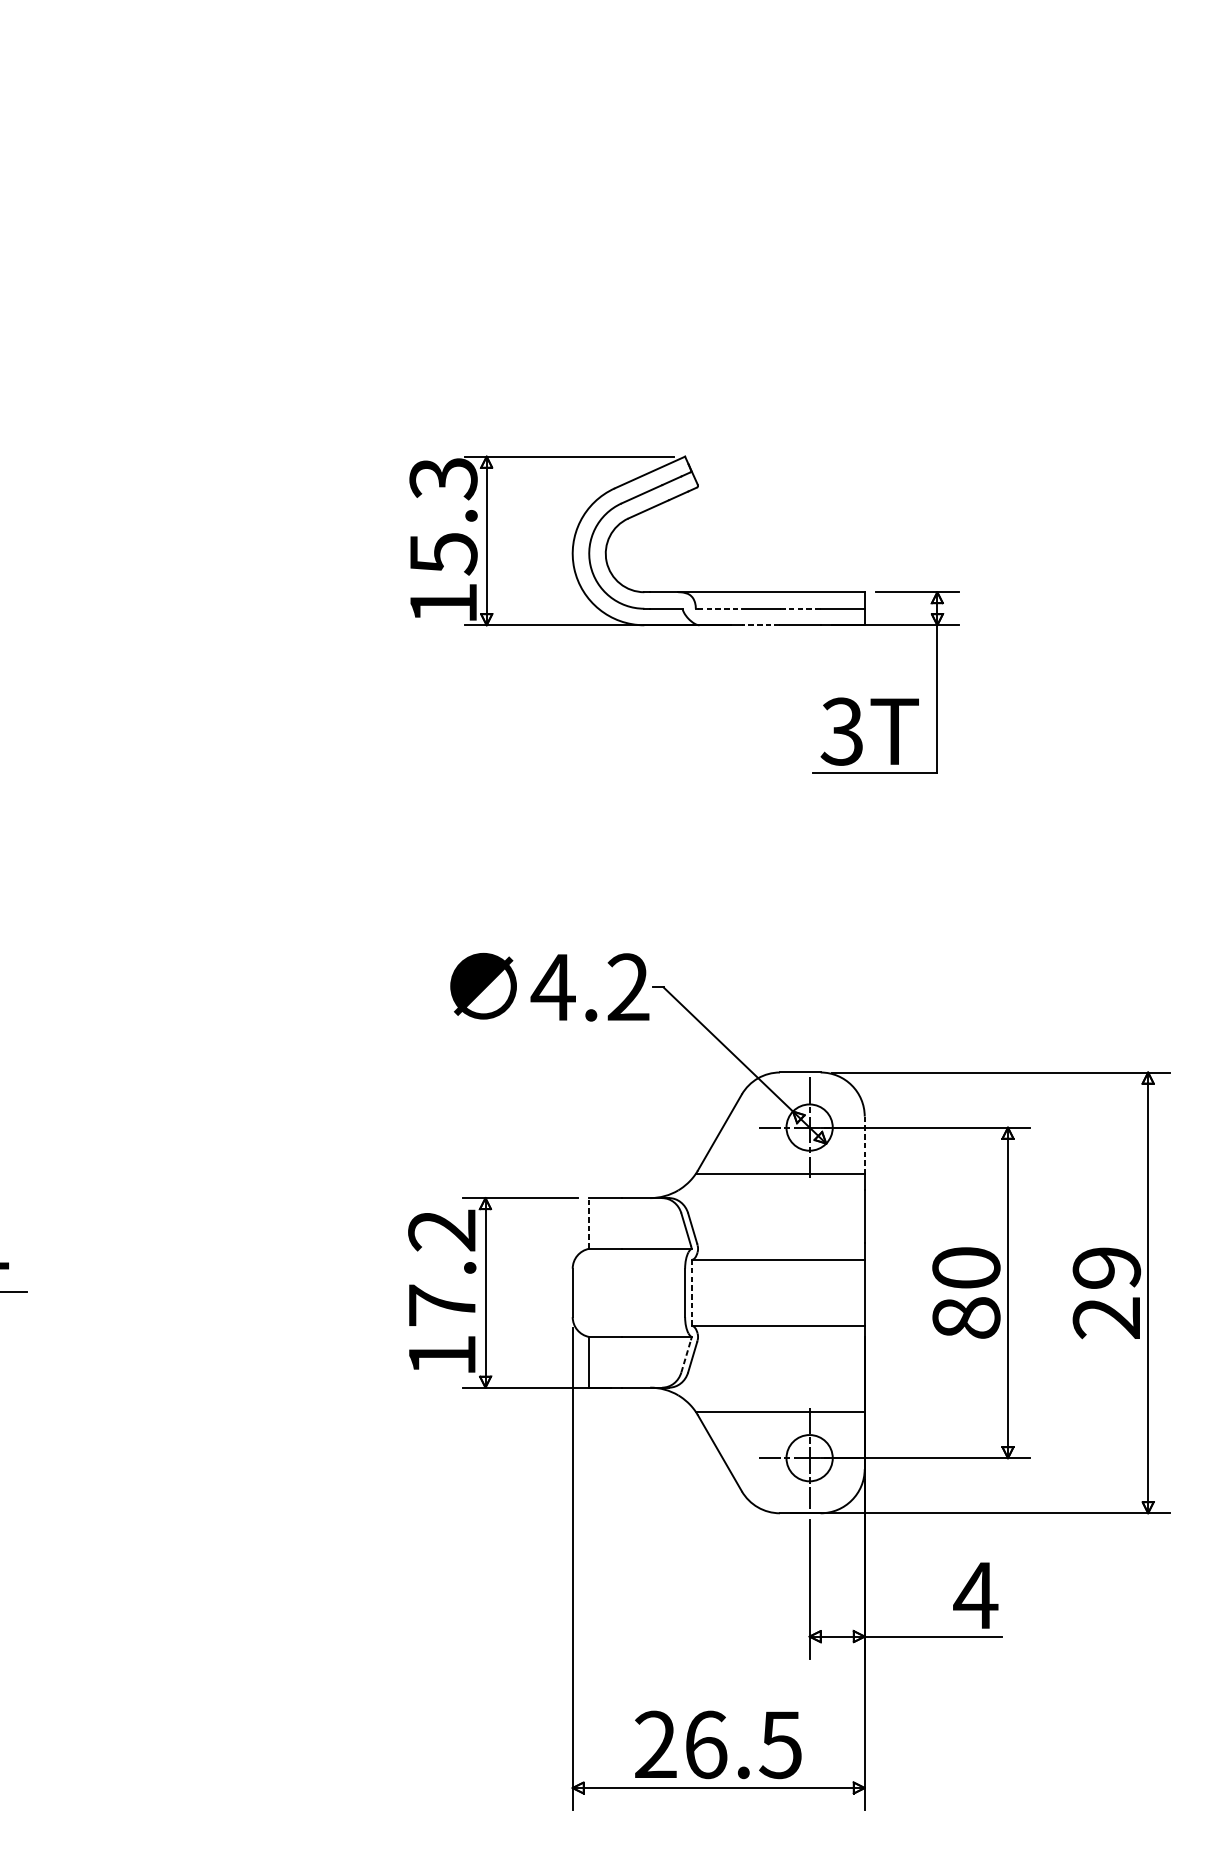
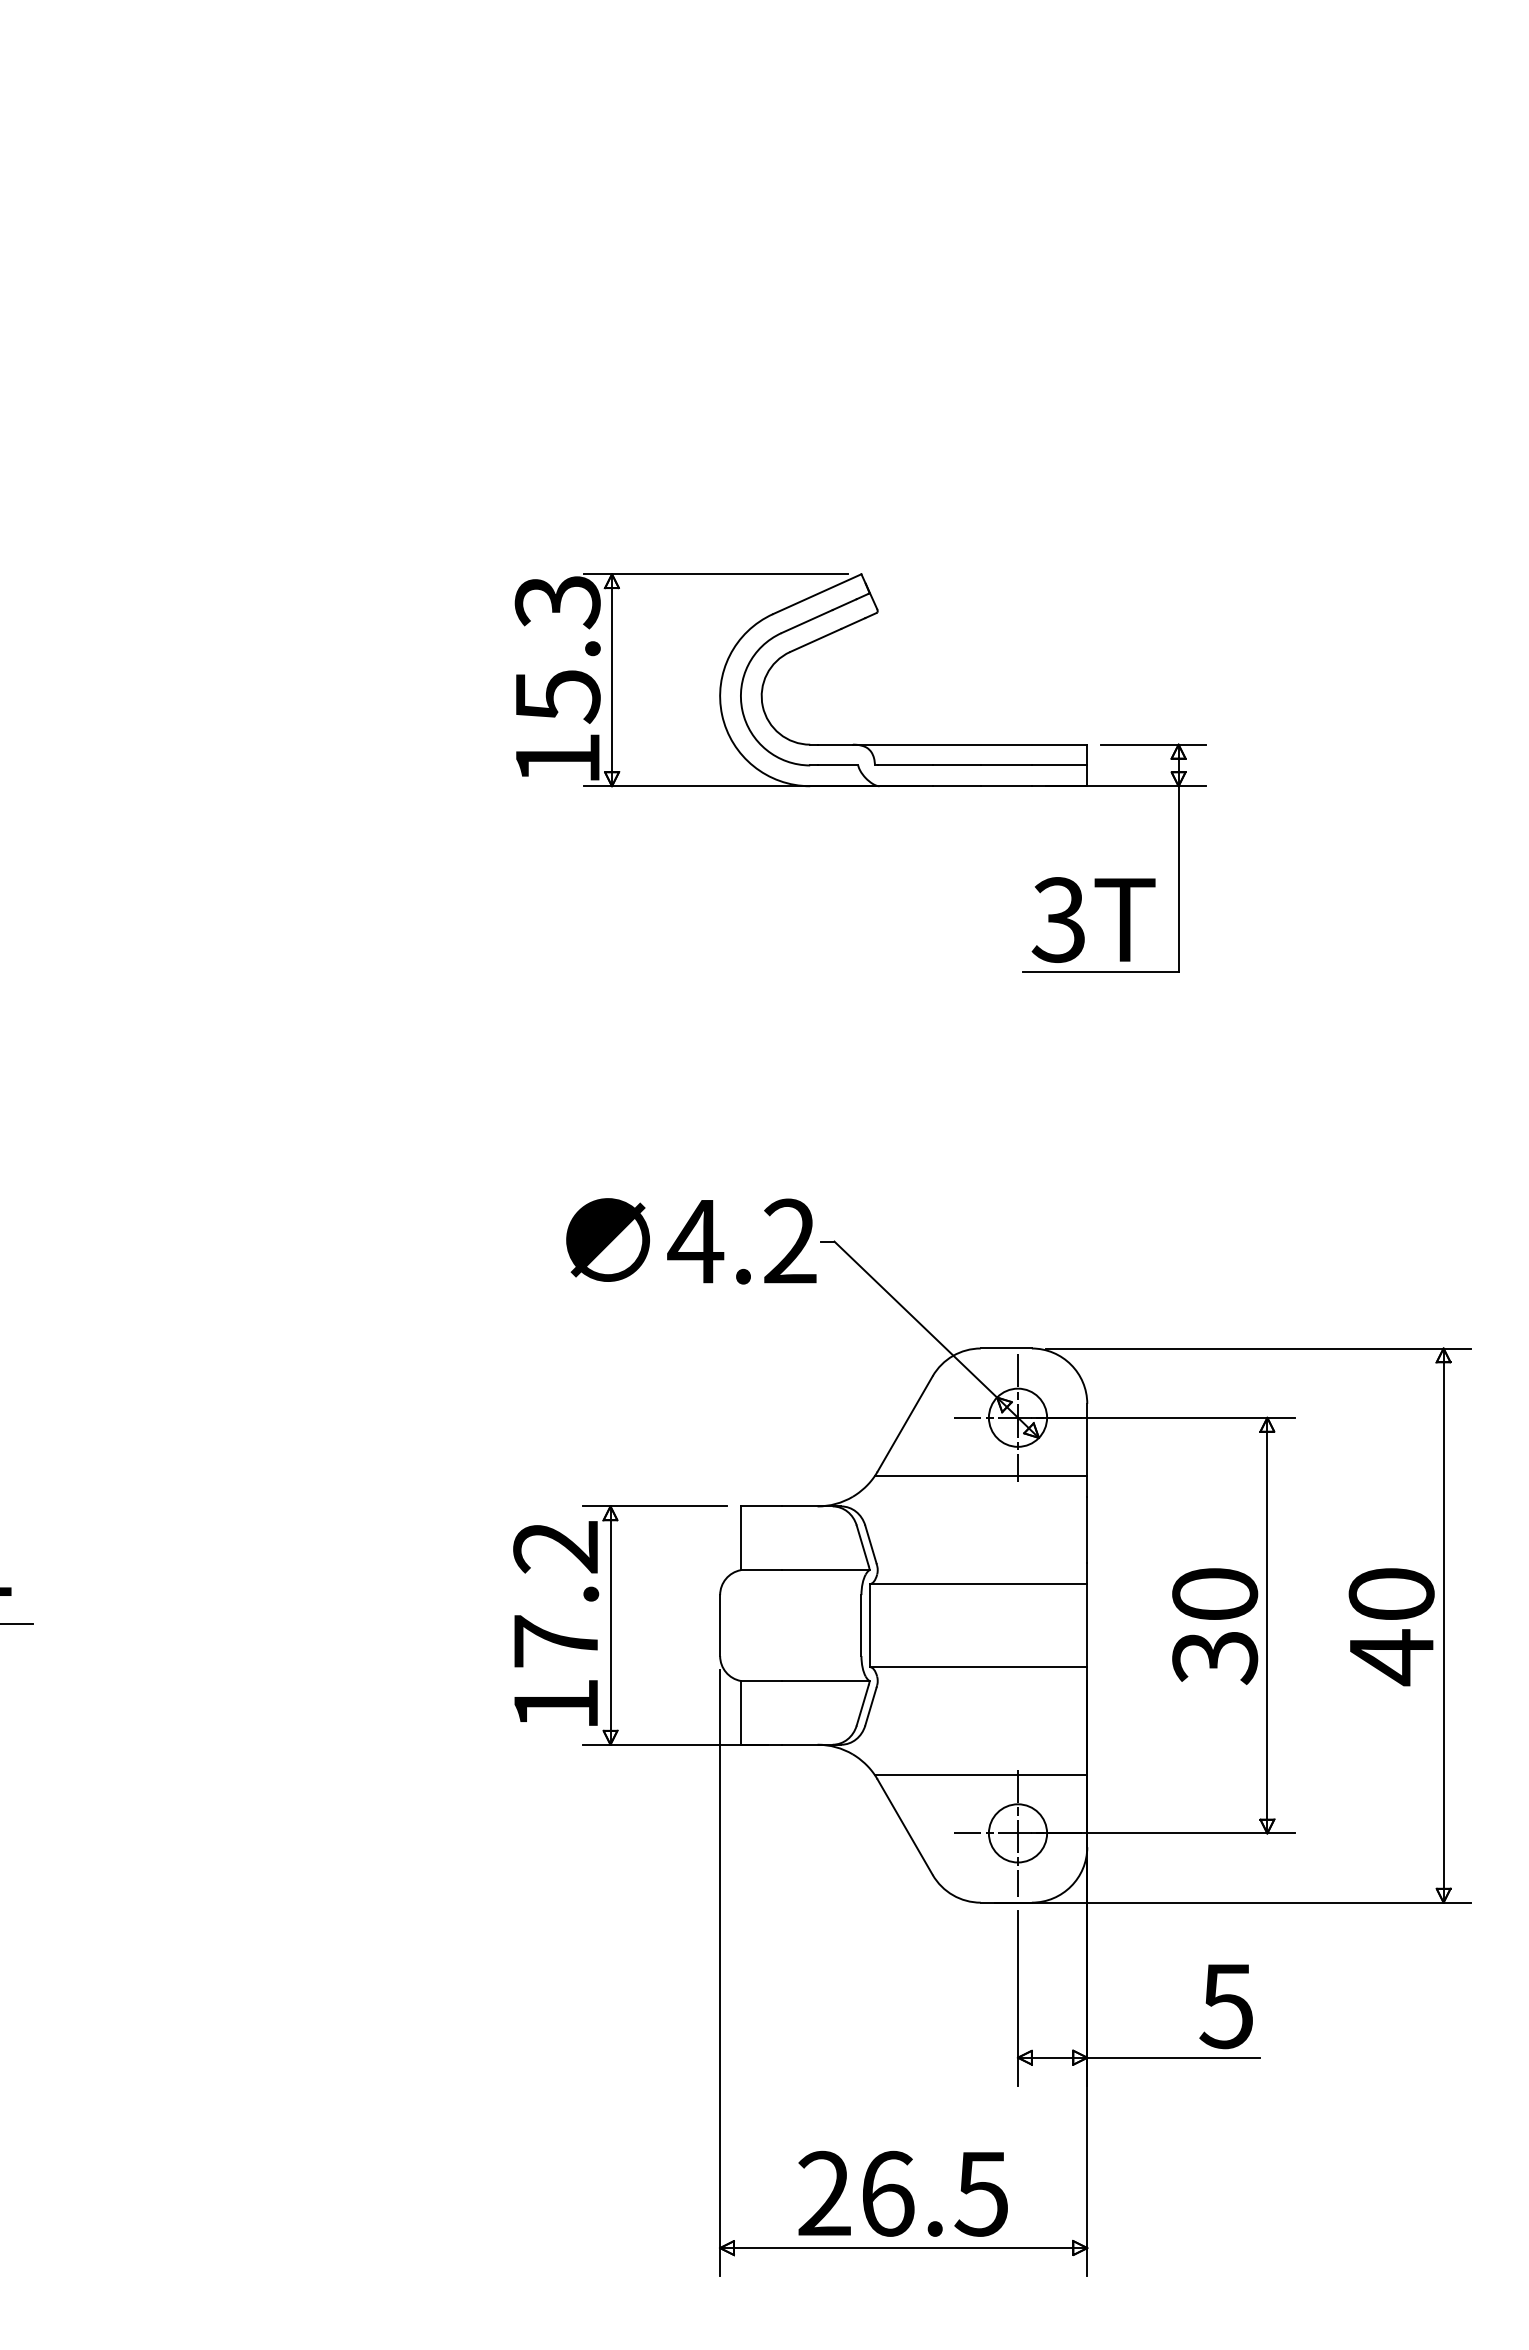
line: (720, 608) -> (905, 765), dashed -> solid
line: (800, 608) -> (1006, 765), dashed -> solid
line: (760, 625) -> (956, 786), dashed -> solid
line: (864, 1145) -> (1087, 1440), dashed -> solid
line: (588, 1223) -> (740, 1538), dashed -> solid
line: (692, 1292) -> (870, 1625), dashed -> solid
text: (1106, 1294) -> (1391, 1627), 29 -> 40
text: (966, 1318) -> (1215, 1657), 80 -> 30
line: (685, 1355) -> (862, 1704), dashed -> solid
text: (975, 1595) -> (1226, 2006), 4 -> 5

